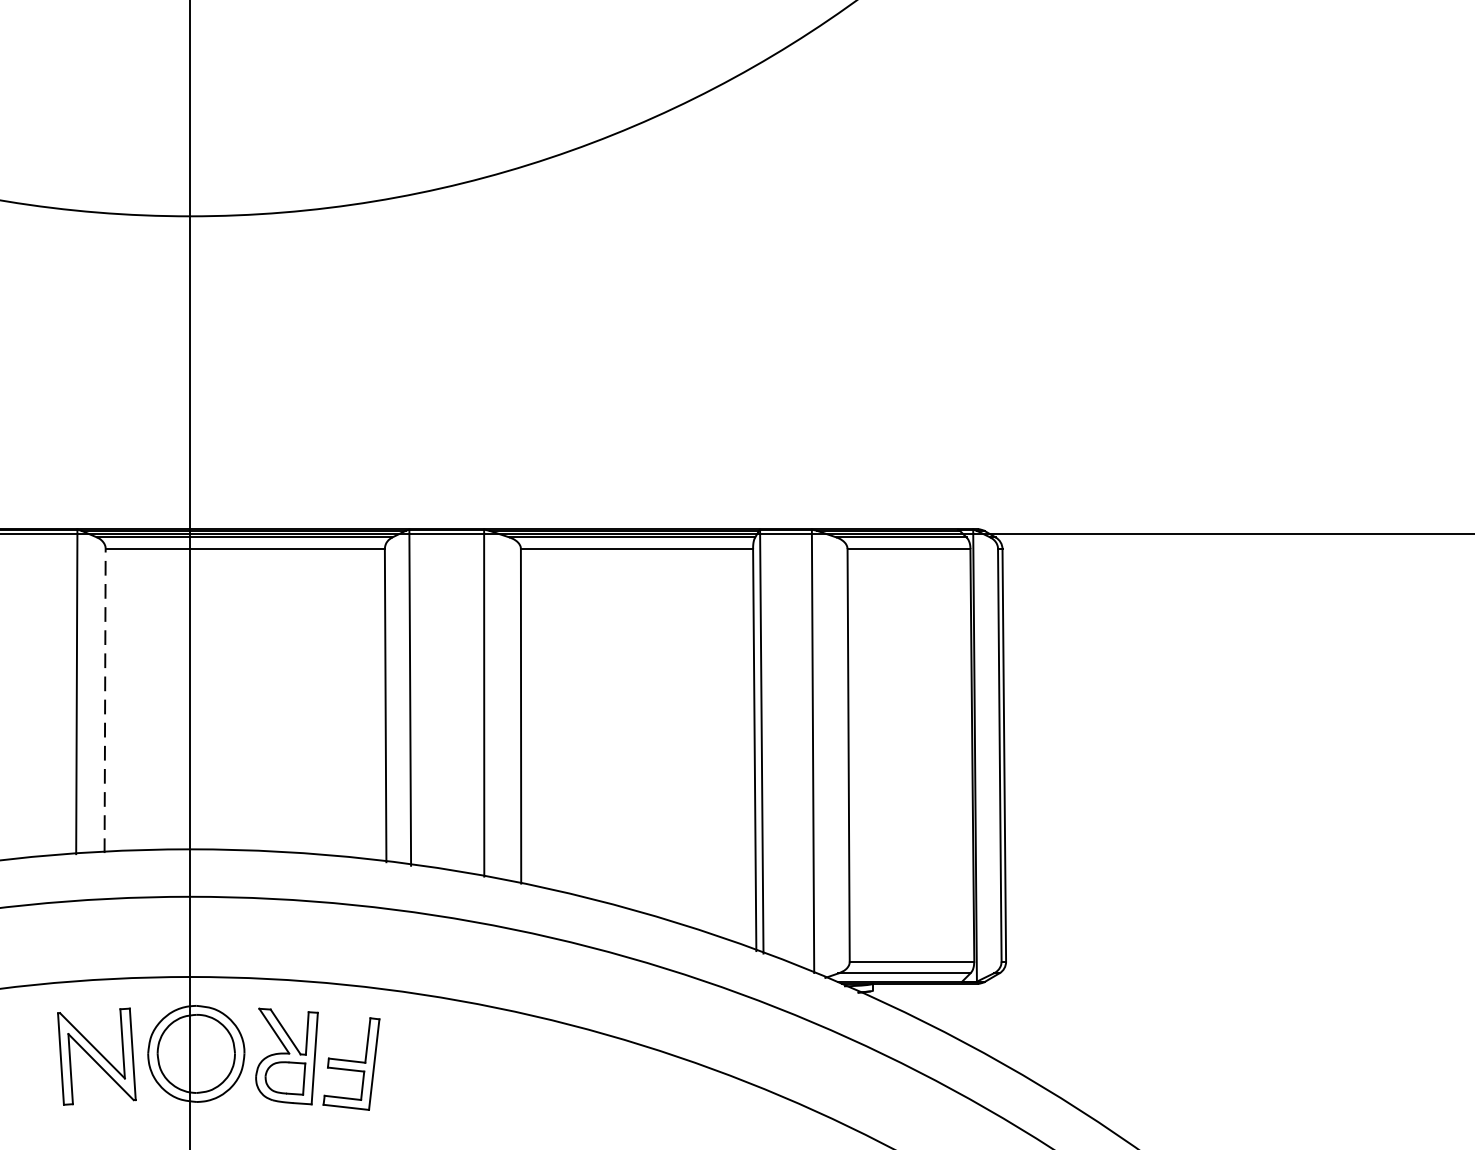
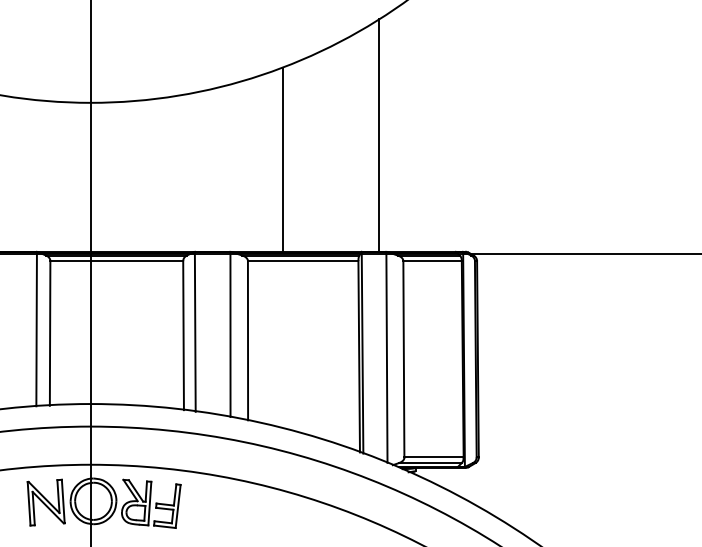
line: (797, 284) -> (379, 135), added
line: (593, 337) -> (282, 160), added
line: (105, 699) -> (50, 332), dashed -> solid

